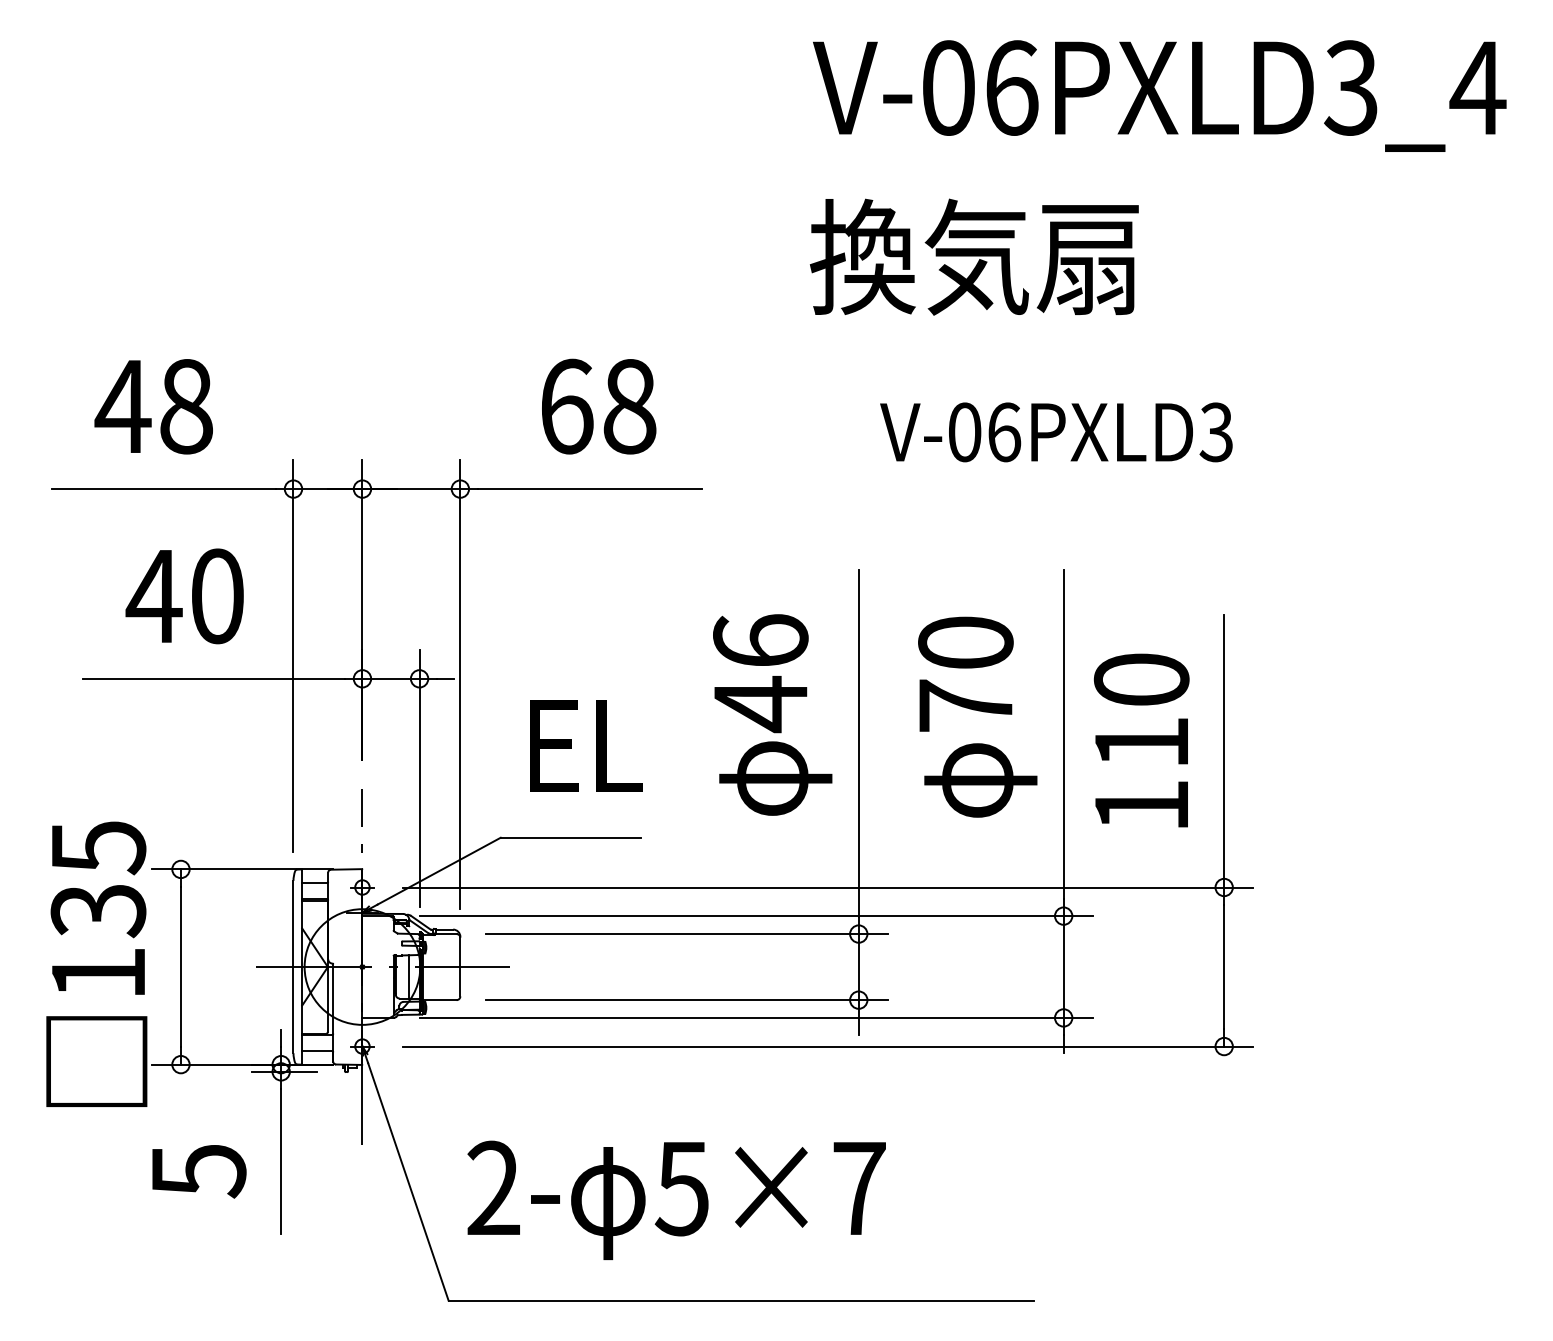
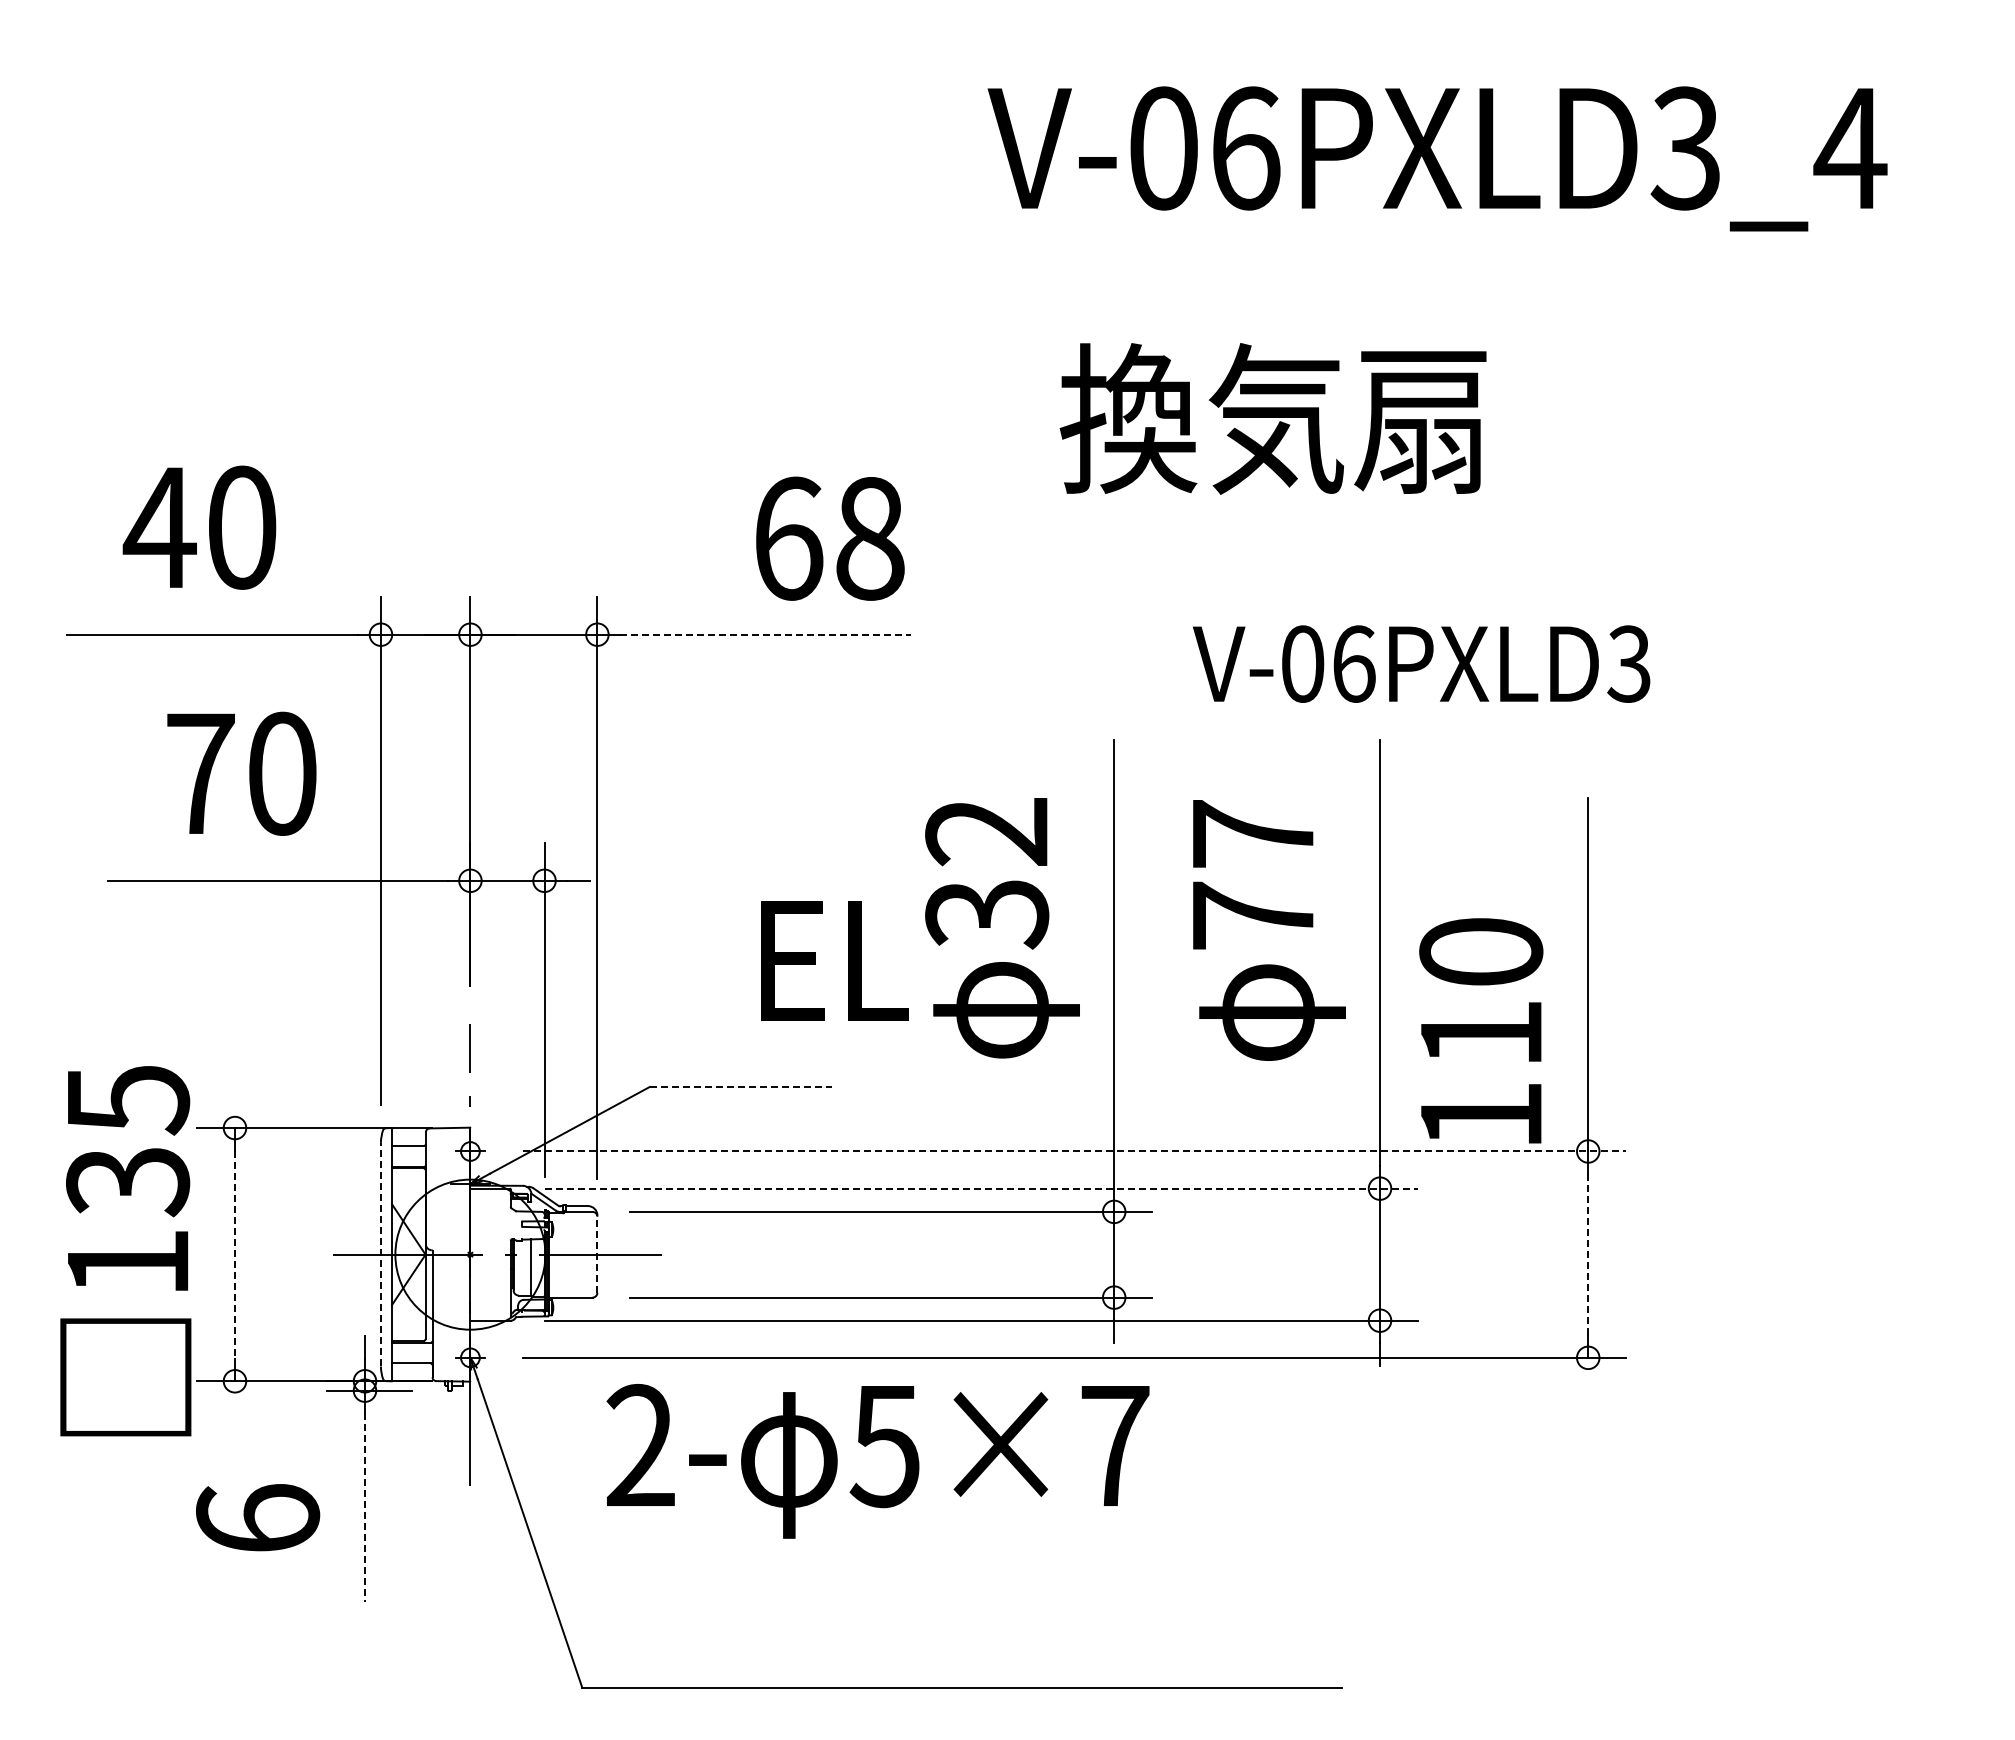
text: (1159, 95) -> (1437, 158), moved
text: (973, 256) -> (1272, 418), moved
text: (186, 406) -> (242, 527), 48 -> 40
text: (599, 406) -> (830, 538), moved
text: (1056, 431) -> (1421, 663), moved
line: (589, 488) -> (765, 634), solid -> dashed
text: (154, 596) -> (200, 773), 40 -> 70
text: (966, 642) -> (1253, 833), 70 -> 77
text: (761, 673) -> (987, 874), 46 -> 32
text: (1141, 740) -> (1481, 1030), moved
text: (586, 745) -> (834, 960), moved
line: (571, 837) -> (741, 1086), solid -> dashed
line: (828, 887) -> (1074, 1151), solid -> dashed
line: (756, 916) -> (981, 1188), solid -> dashed
line: (293, 966) -> (380, 1254), solid -> dashed
line: (460, 966) -> (597, 1254), solid -> dashed
line: (1224, 966) -> (1588, 1254), solid -> dashed
line: (181, 967) -> (235, 1255), solid -> dashed
line: (281, 1161) -> (365, 1507), solid -> dashed
text: (199, 1171) -> (258, 1519), 5 -> 6
text: (676, 1200) -> (877, 1461), moved

